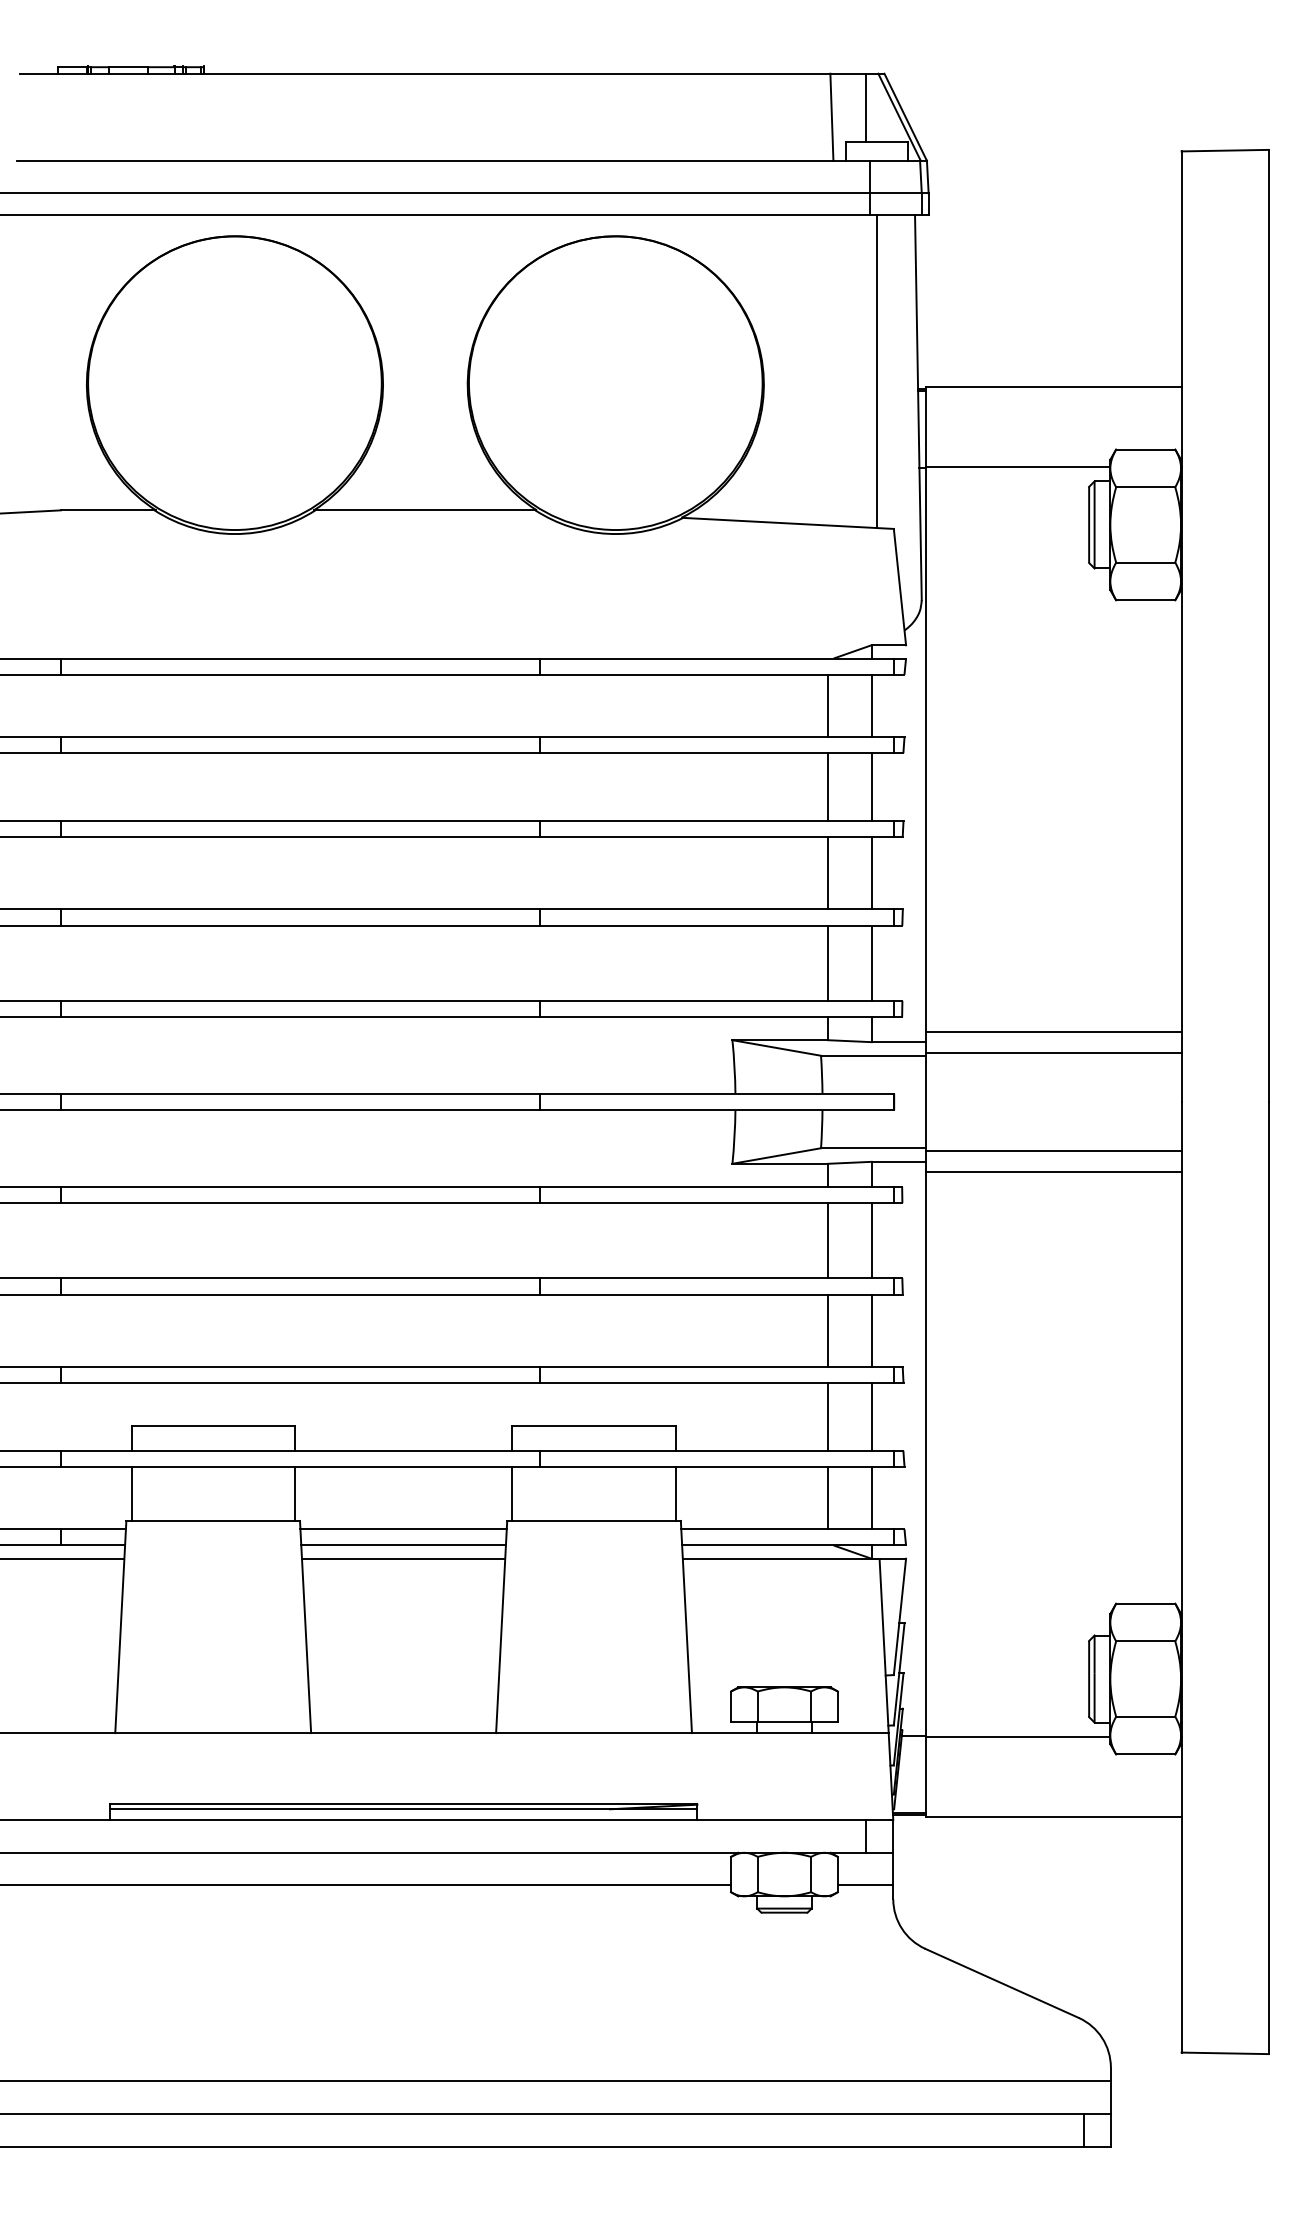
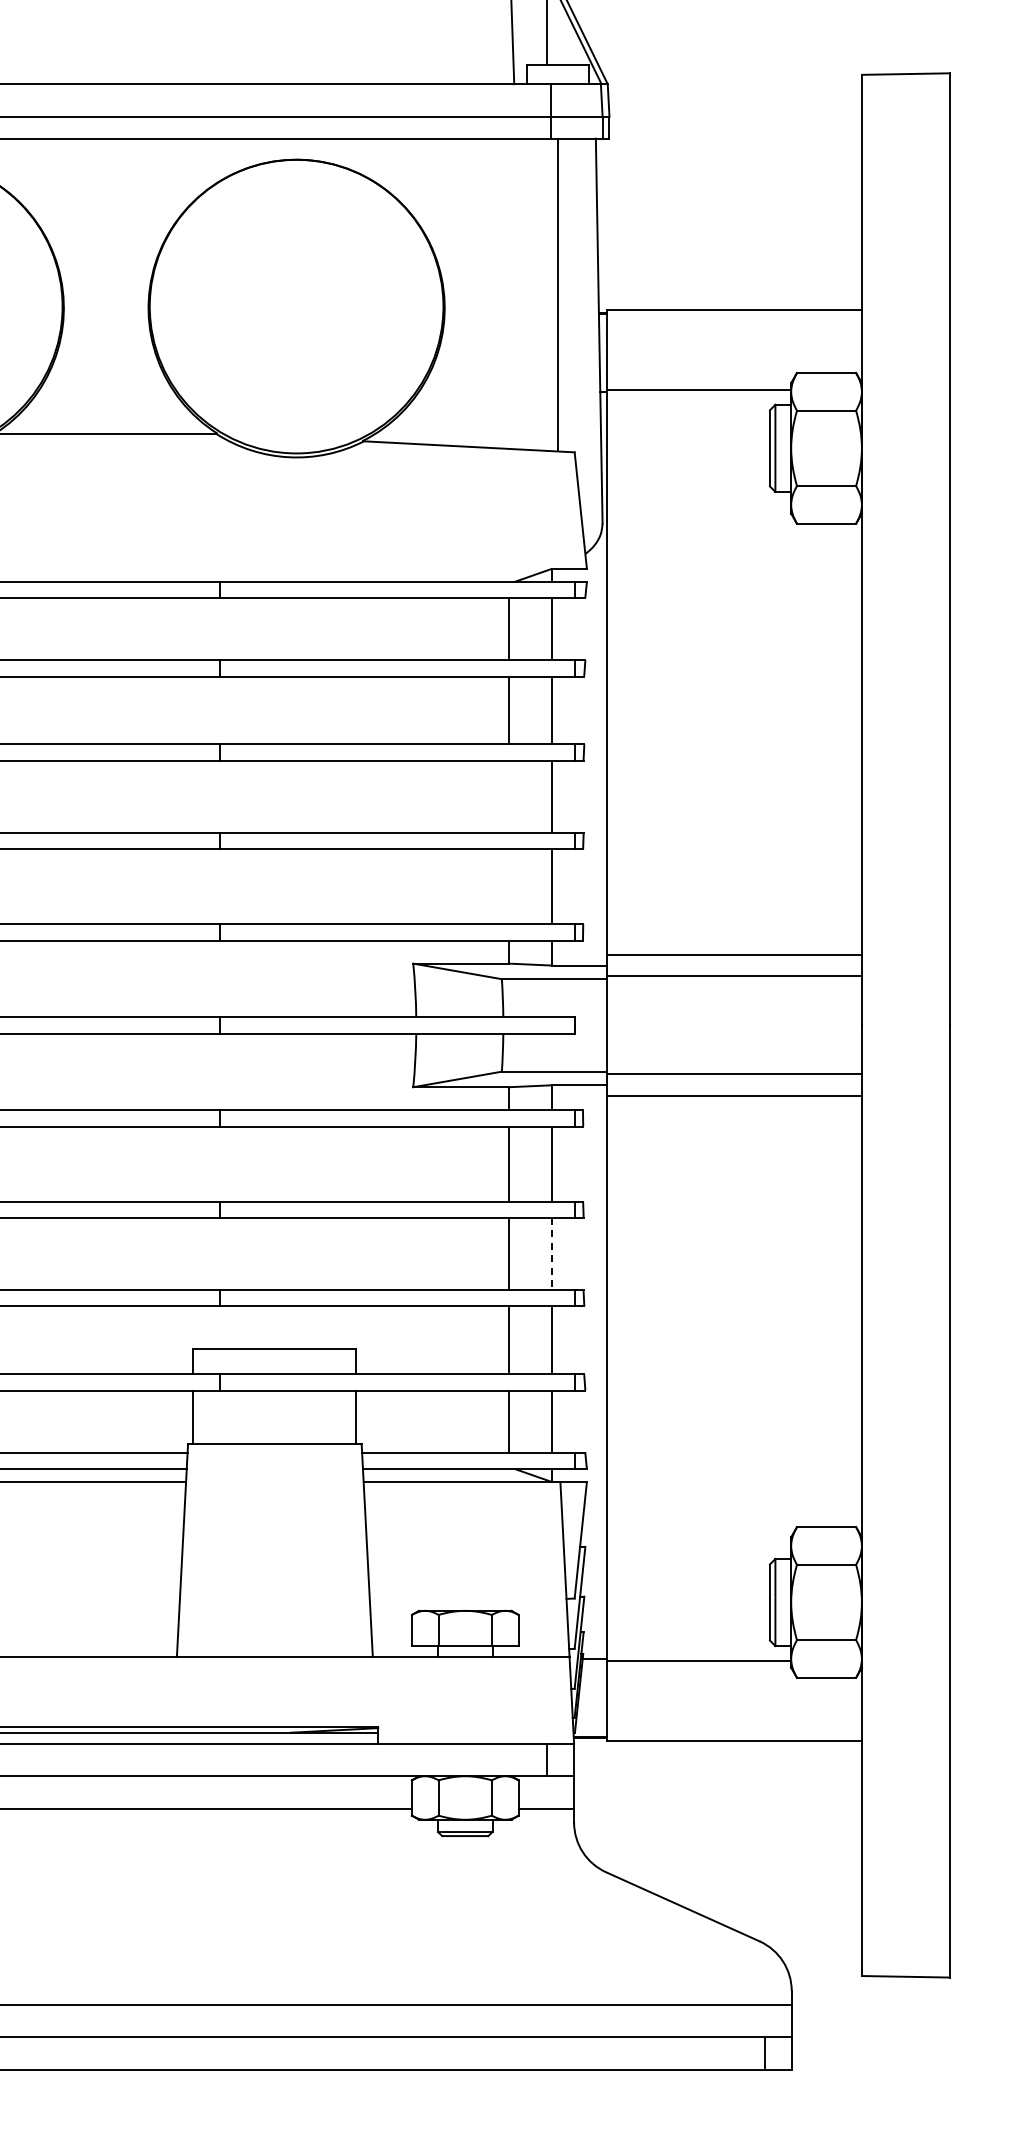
line: (827, 873) -> (508, 796), removed
line: (827, 962) -> (508, 885), removed
line: (871, 1331) -> (552, 1254), solid -> dashed

